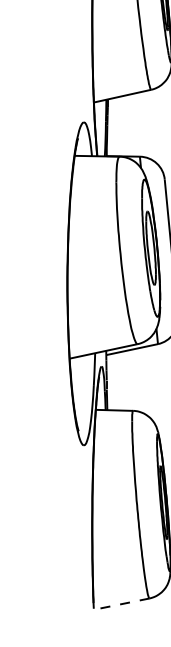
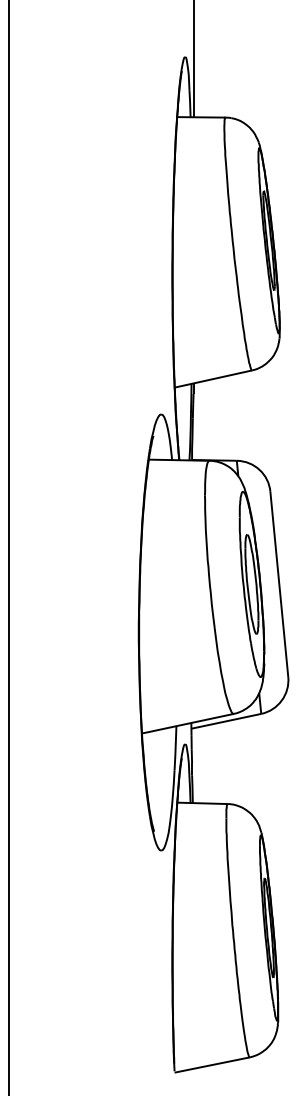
line: (121, 604) -> (211, 1065), dashed -> solid

